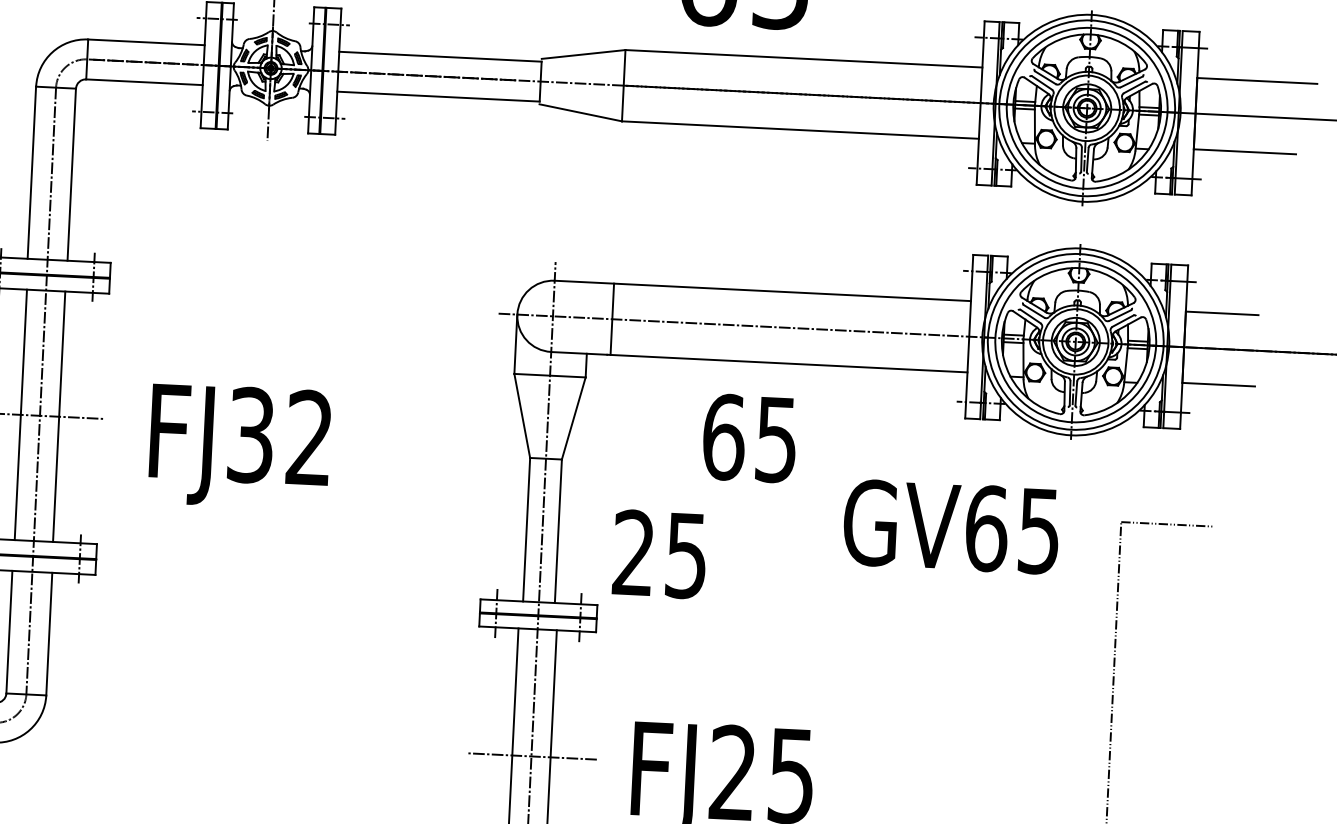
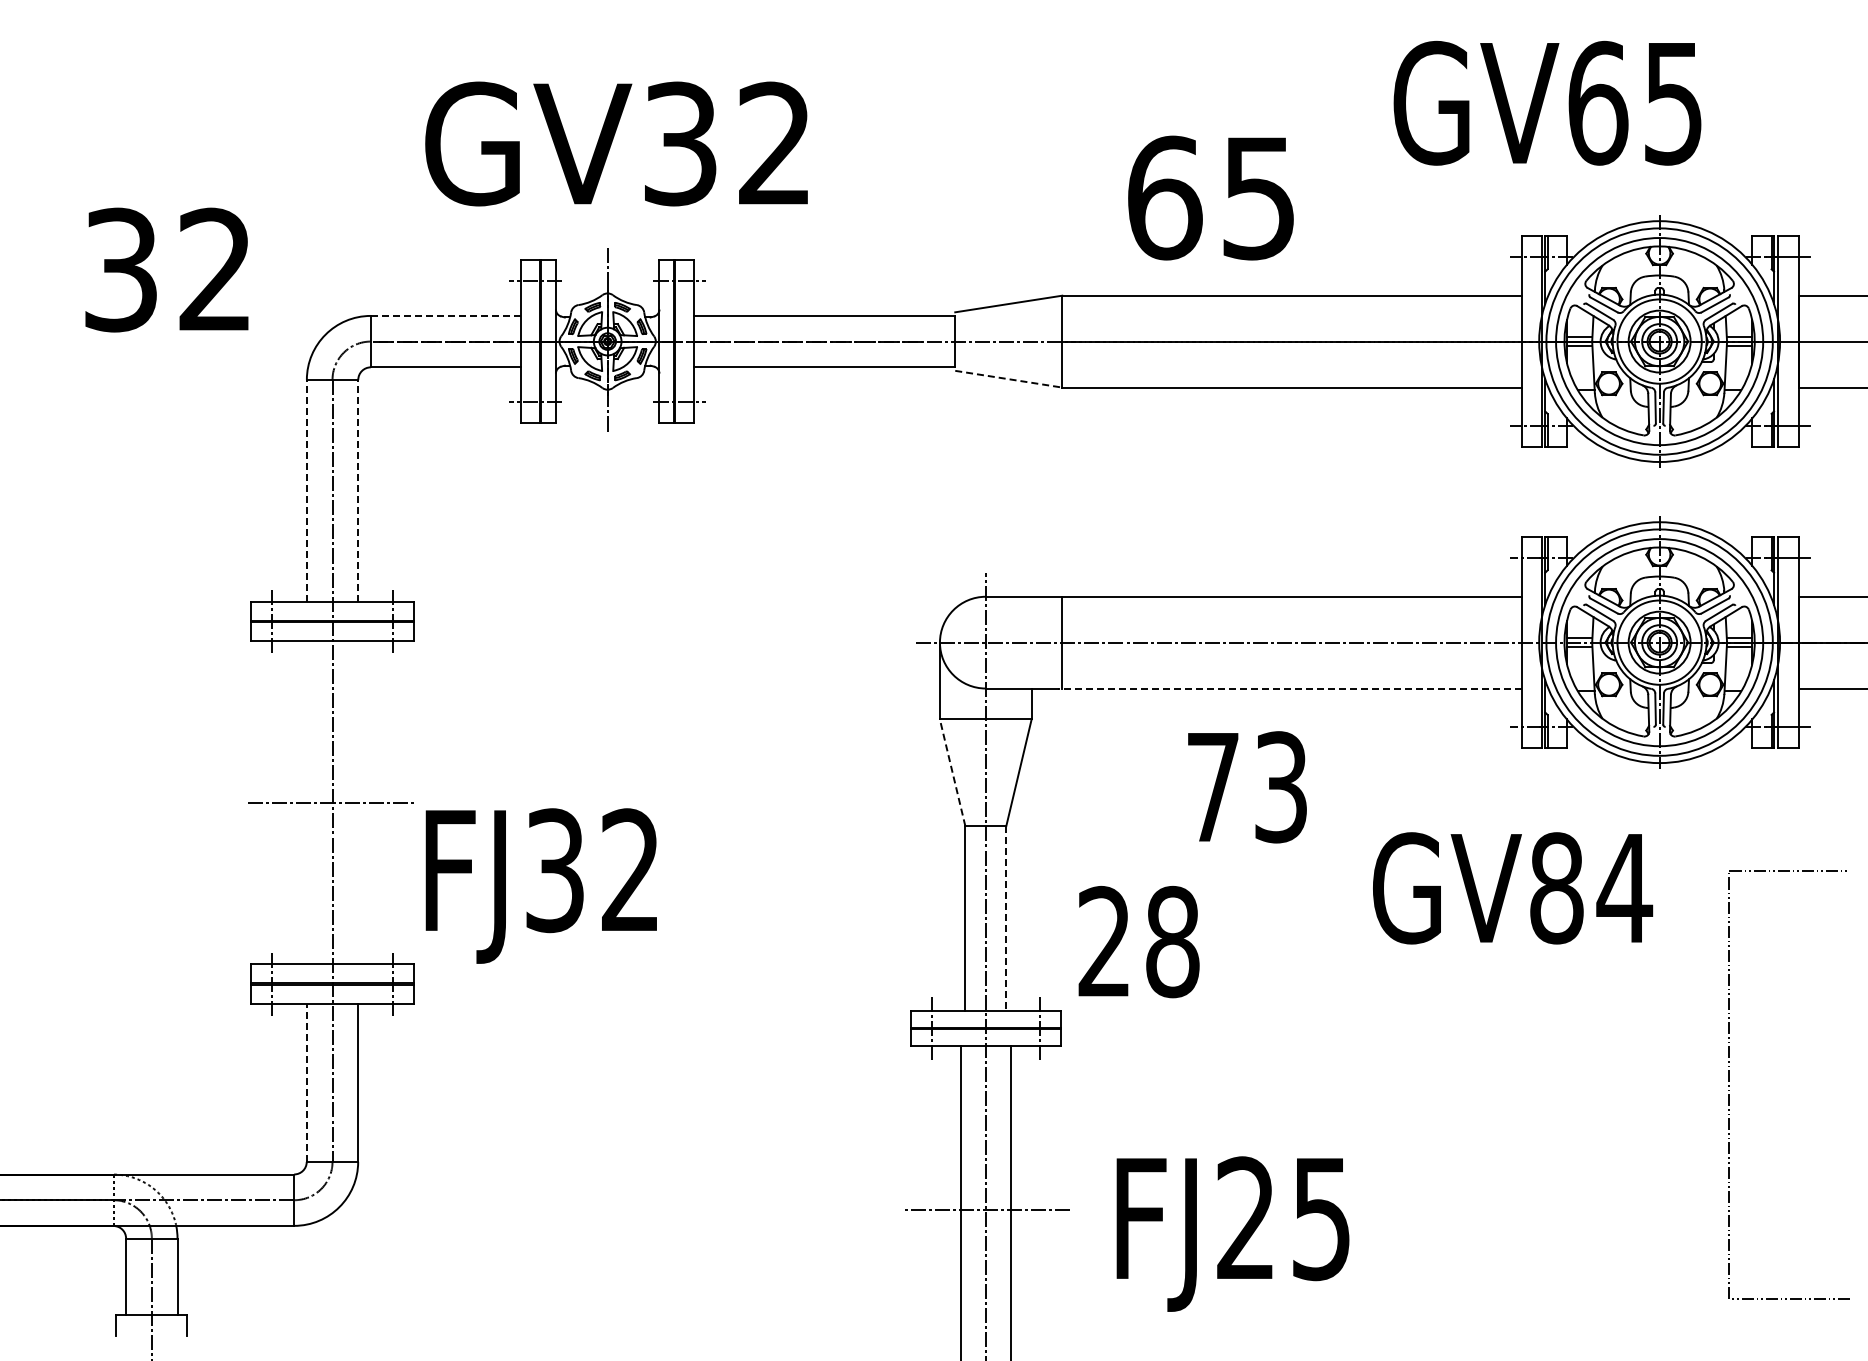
line: (146, 42) -> (446, 315), solid -> dashed
line: (581, 113) -> (1009, 379), solid -> dashed
line: (31, 172) -> (306, 490), solid -> dashed
line: (72, 174) -> (358, 490), solid -> dashed
line: (786, 363) -> (1289, 688), solid -> dashed
line: (20, 414) -> (307, 802), removed
line: (522, 415) -> (952, 772), solid -> dashed
line: (59, 416) -> (357, 802), removed
text: (749, 438) -> (1246, 787), 65 -> 73
text: (239, 446) -> (540, 885), moved
text: (1013, 530) -> (1591, 888), GV65 -> GV84
line: (558, 531) -> (1006, 919), solid -> dashed
text: (686, 555) -> (1172, 941), 25 -> 28
line: (9, 631) -> (306, 1082), solid -> dashed

